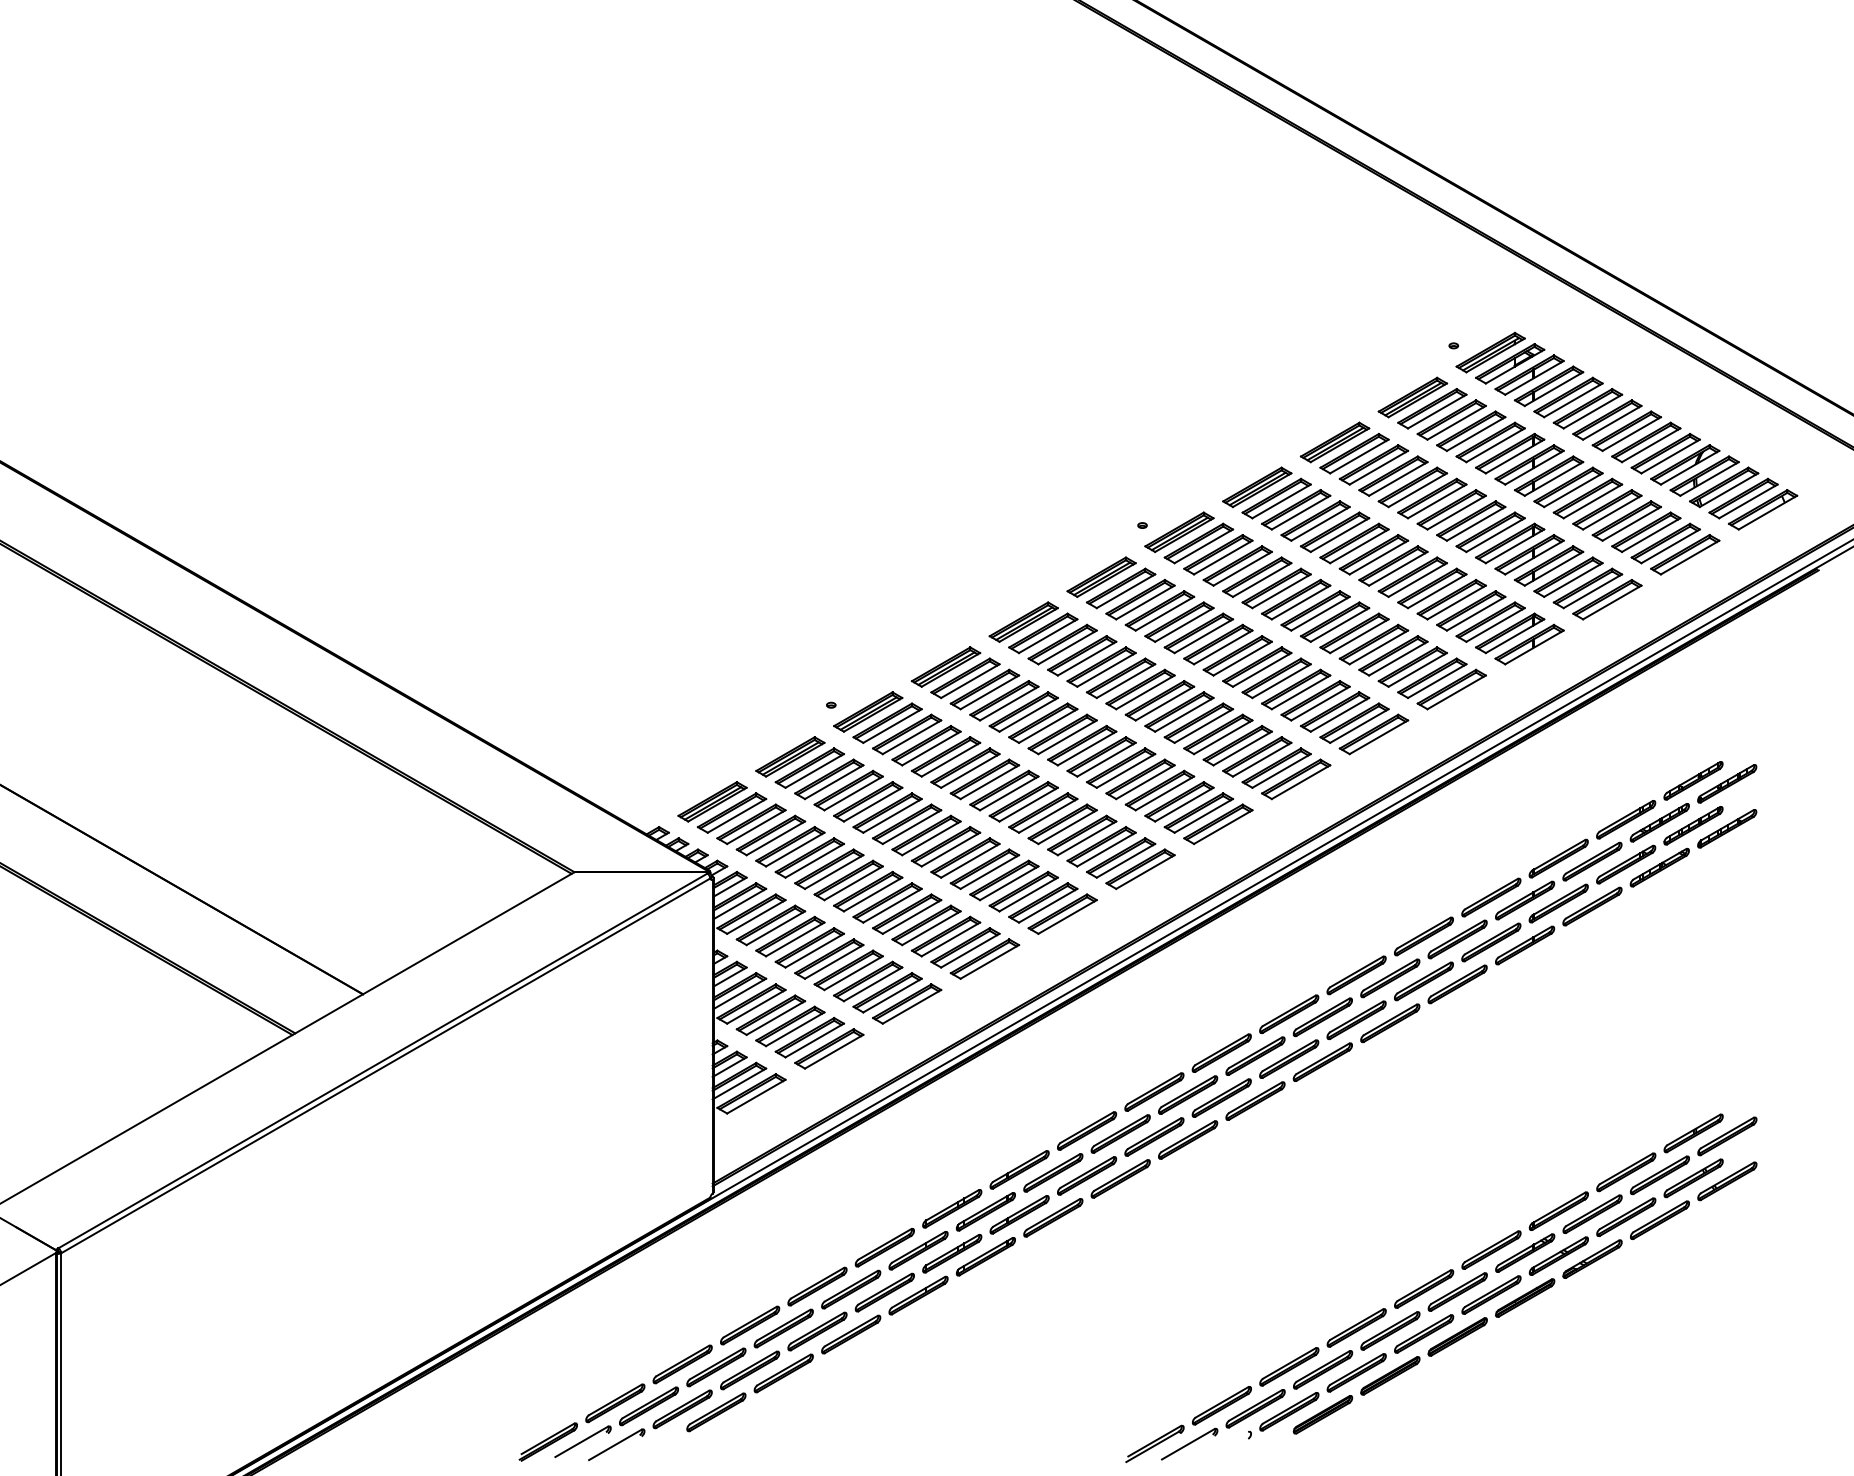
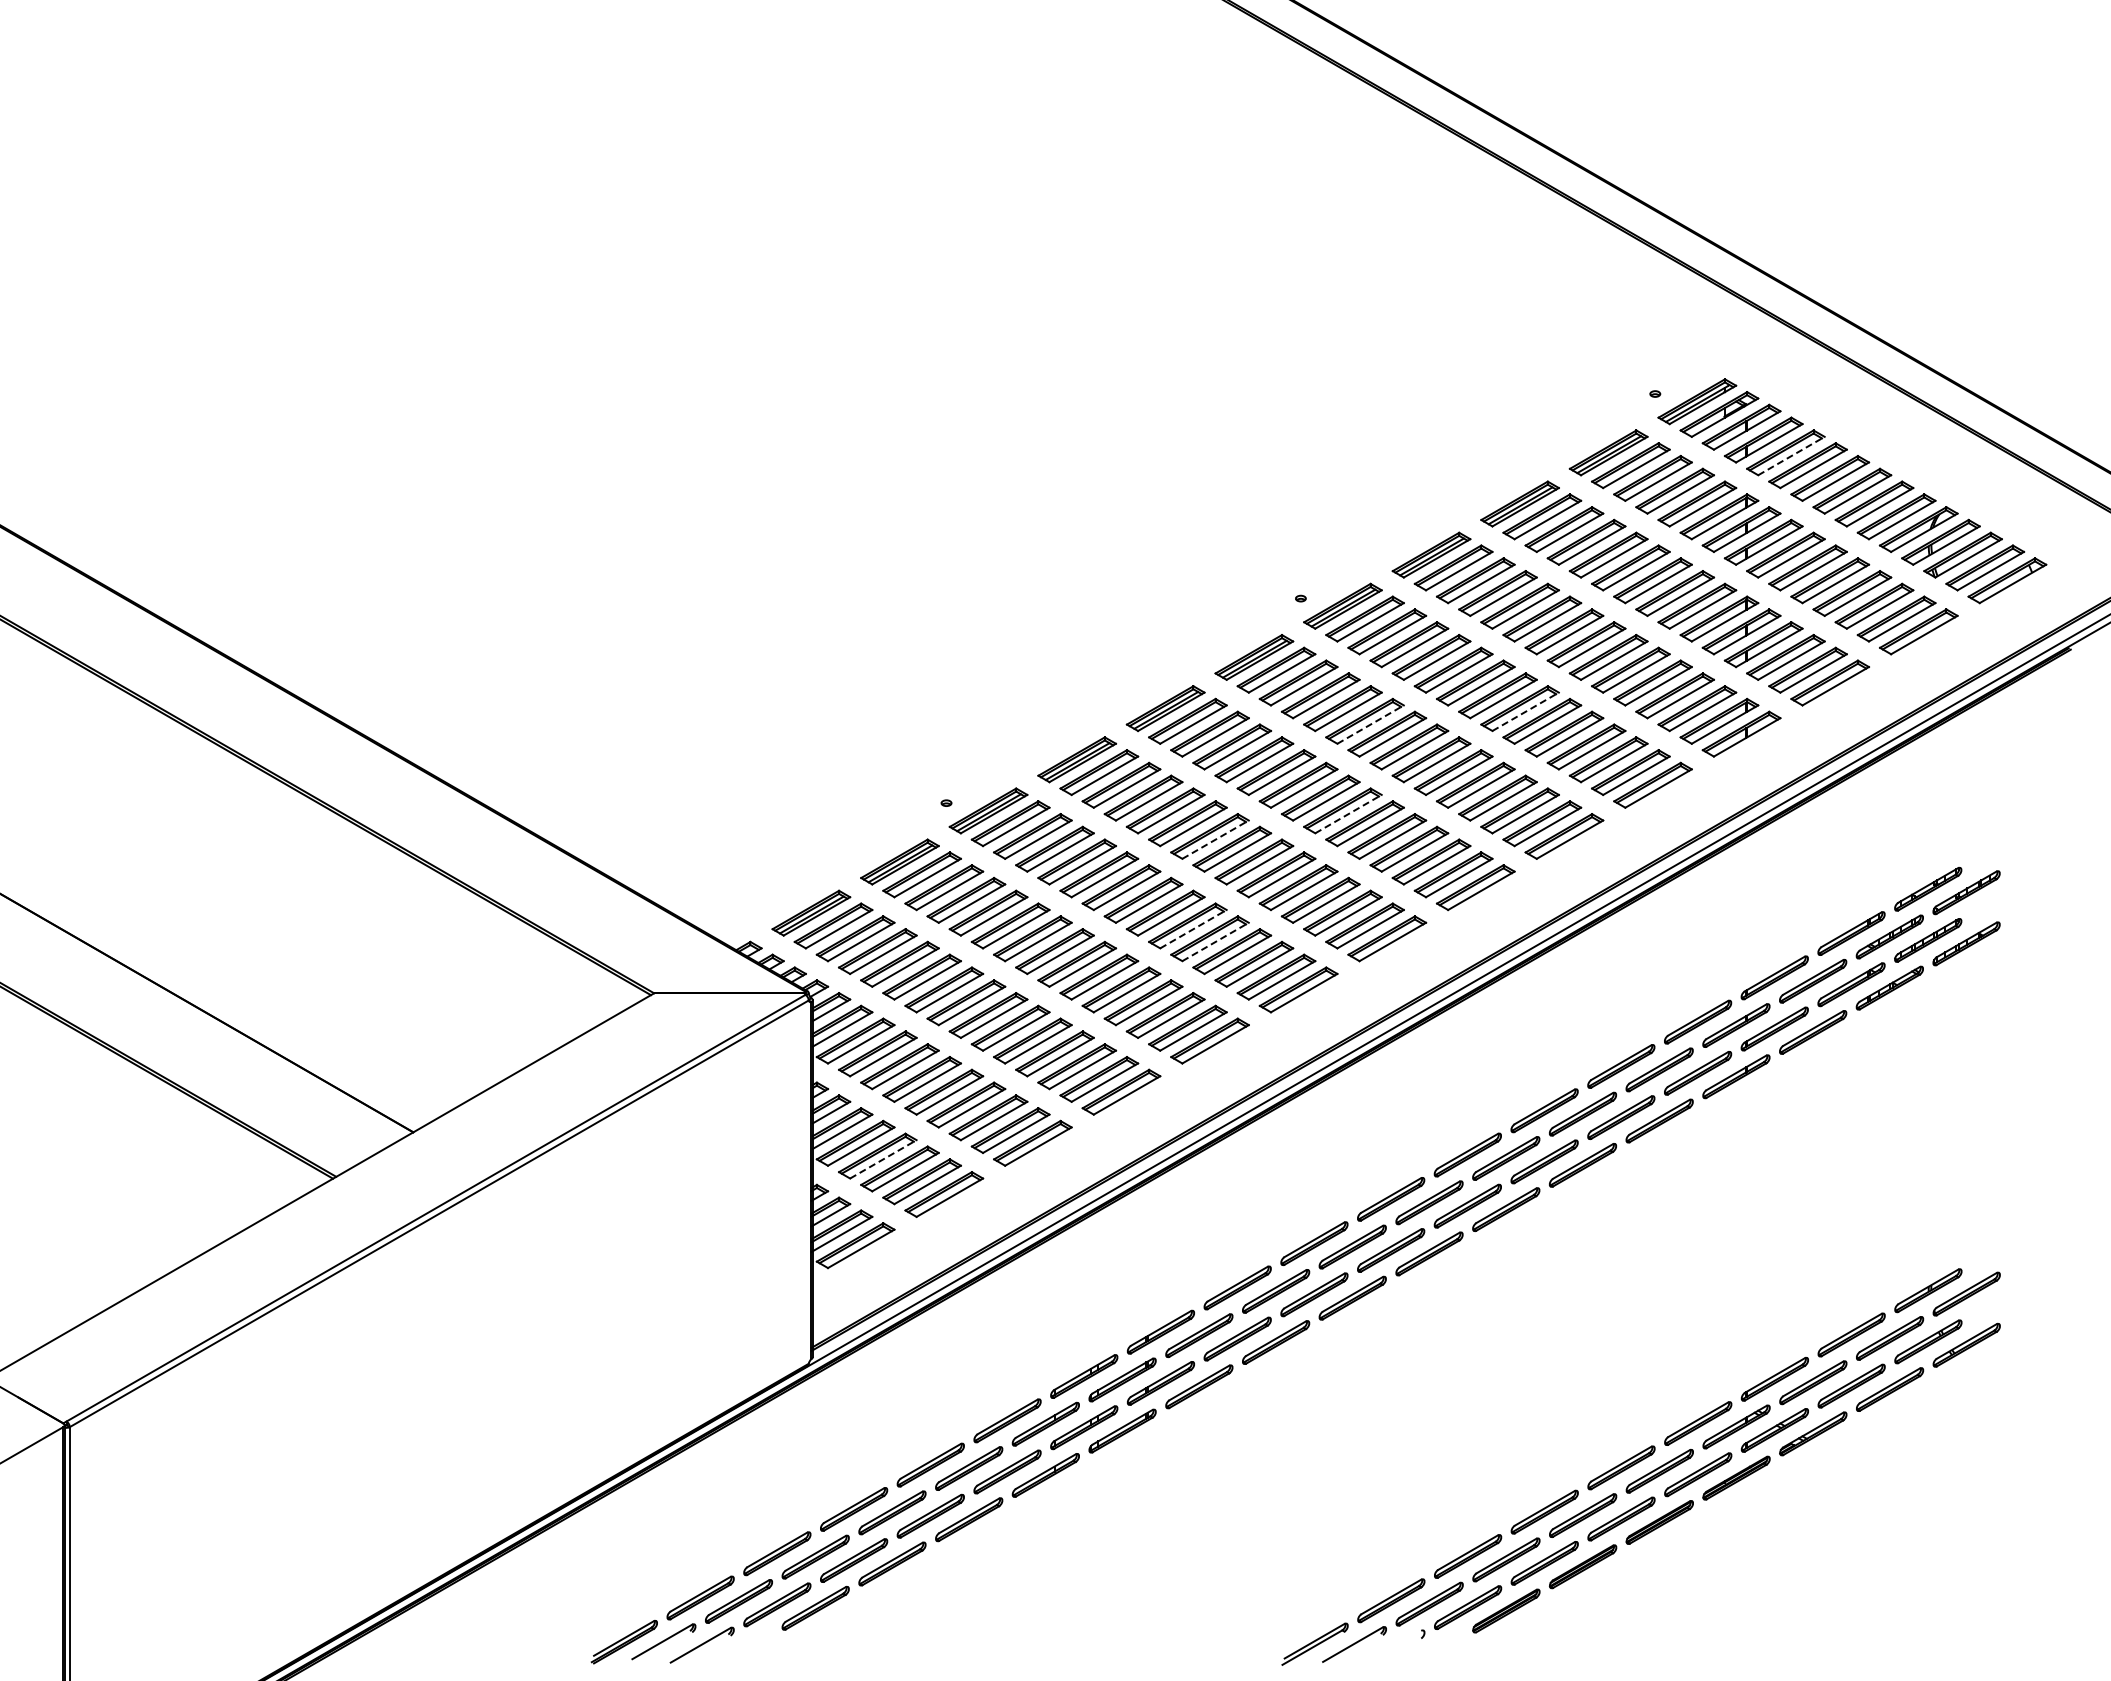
line: (1573, 399) -> (1791, 455), solid -> dashed
line: (1340, 624) -> (1526, 711), solid -> dashed
line: (1204, 636) -> (1371, 724), solid -> dashed
line: (1184, 714) -> (1348, 813), solid -> dashed
line: (1068, 737) -> (1216, 839), solid -> dashed
line: (1048, 815) -> (1193, 928), solid -> dashed
line: (1068, 826) -> (1216, 941), solid -> dashed
line: (775, 1018) -> (883, 1159), solid -> dashed

